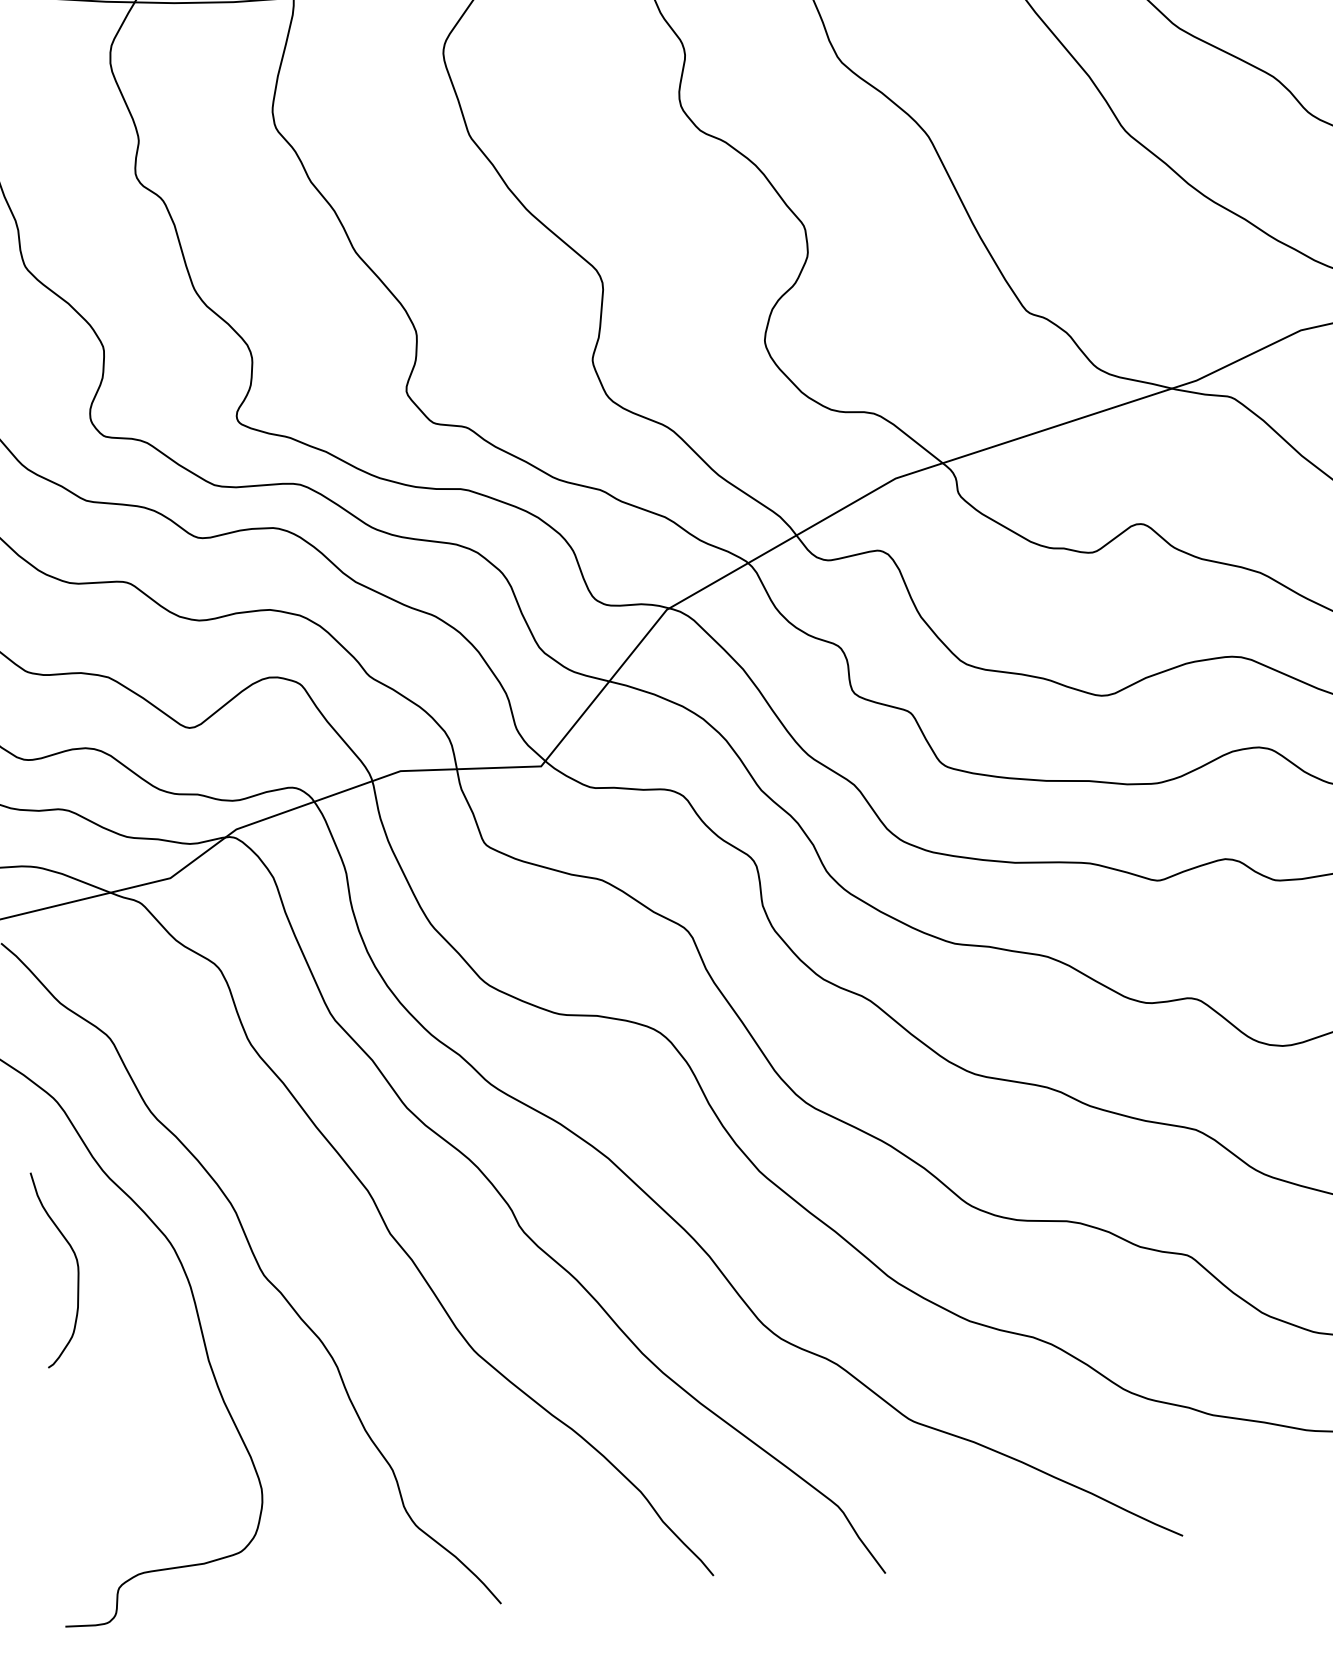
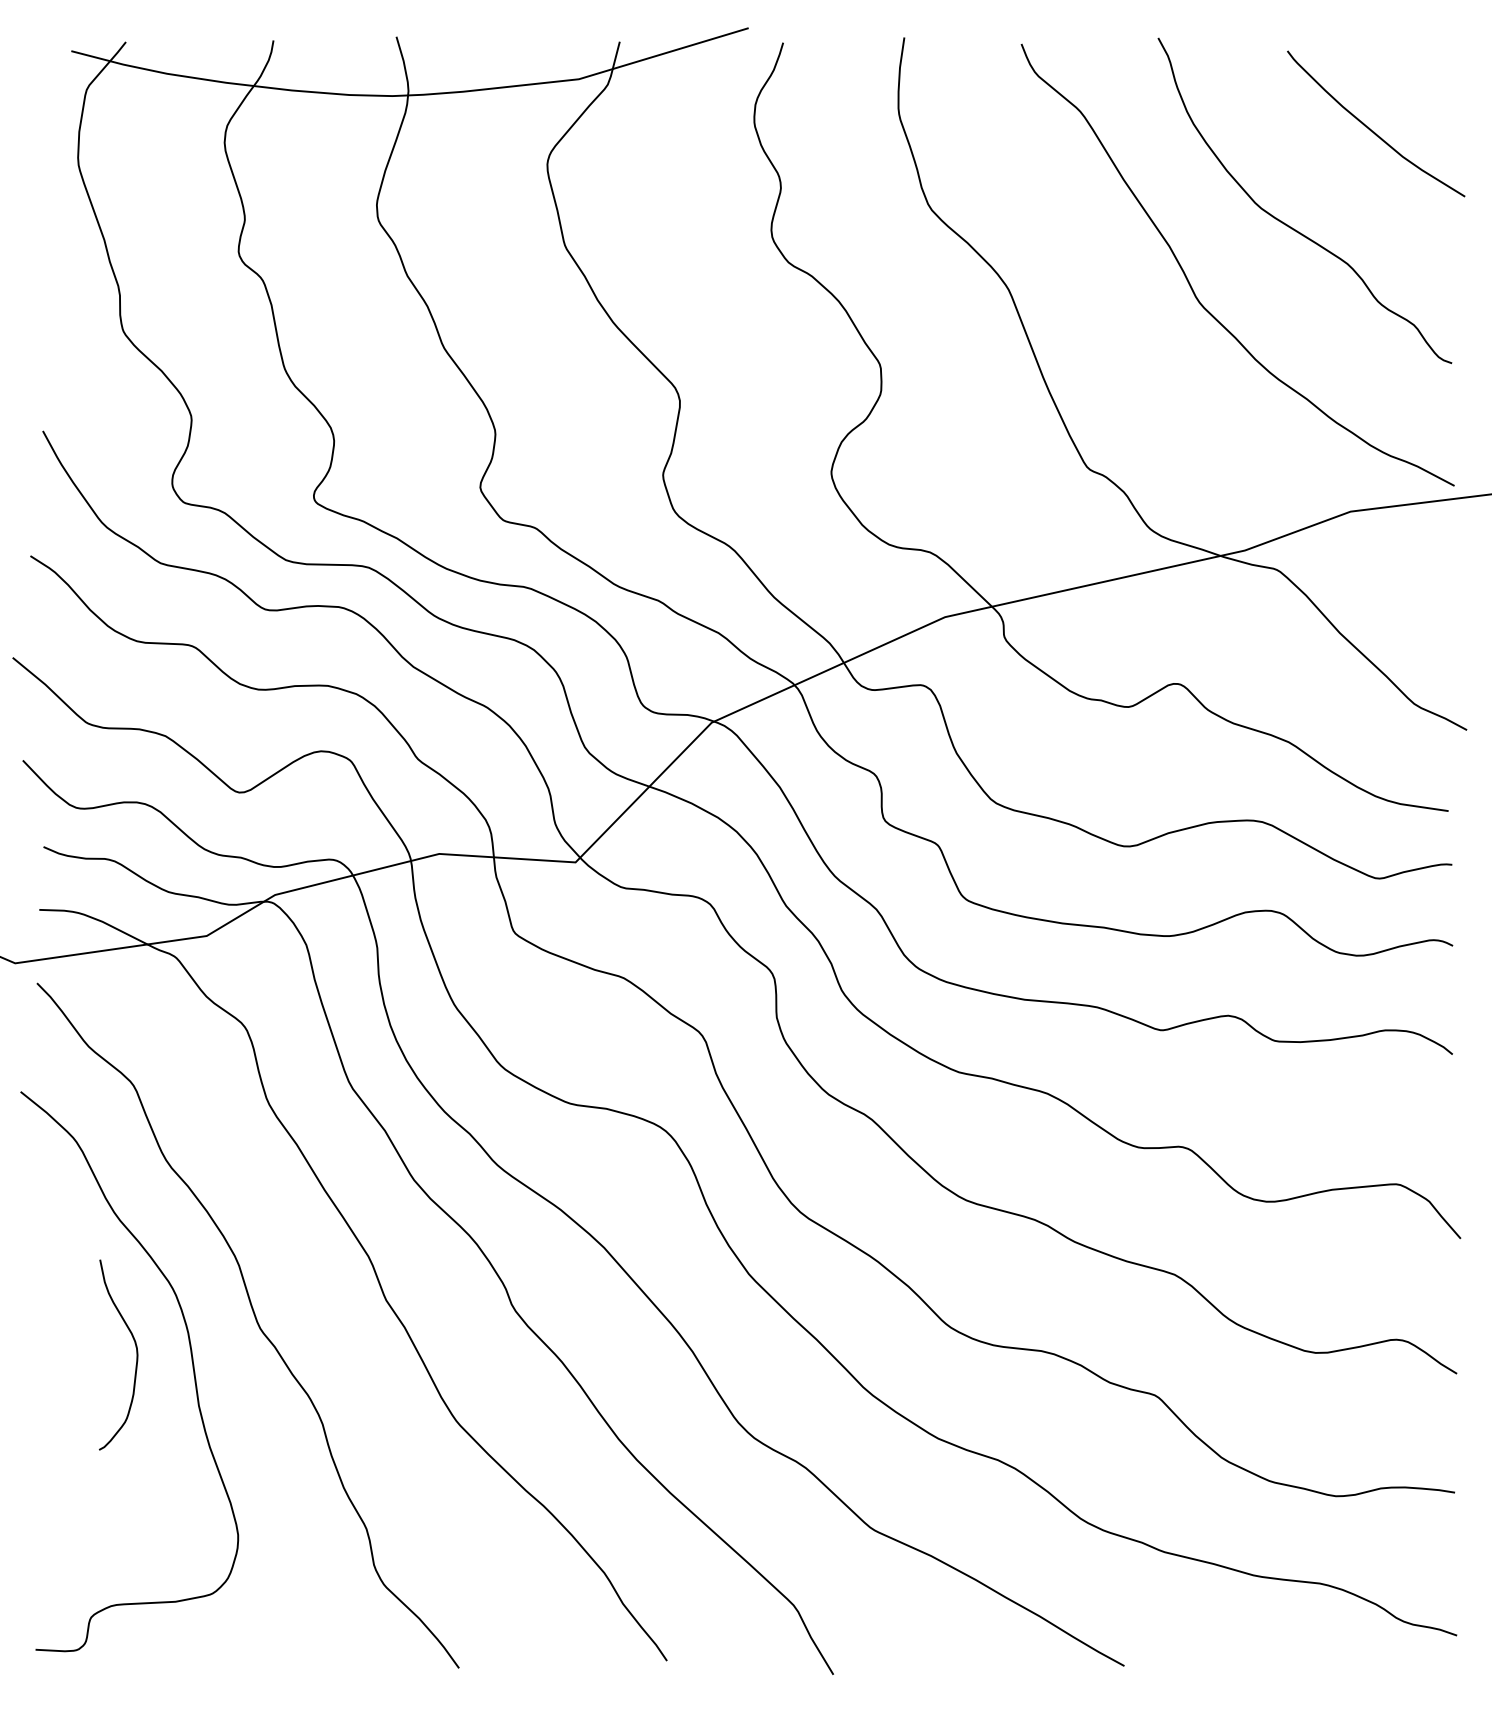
curve: (77, 1266) -> (136, 1354), moved

